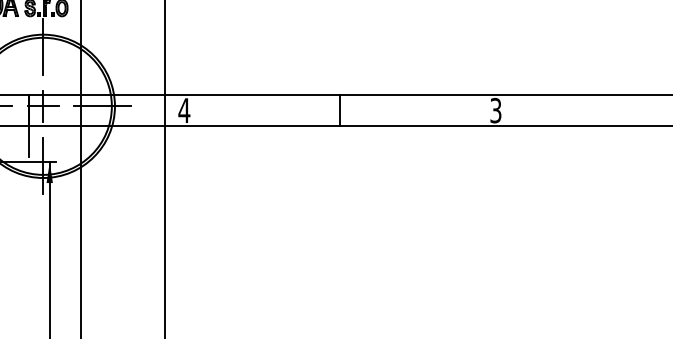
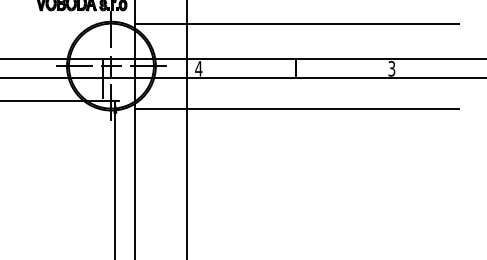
line: (341, 37) -> (296, 23), added
line: (341, 174) -> (296, 108), added

